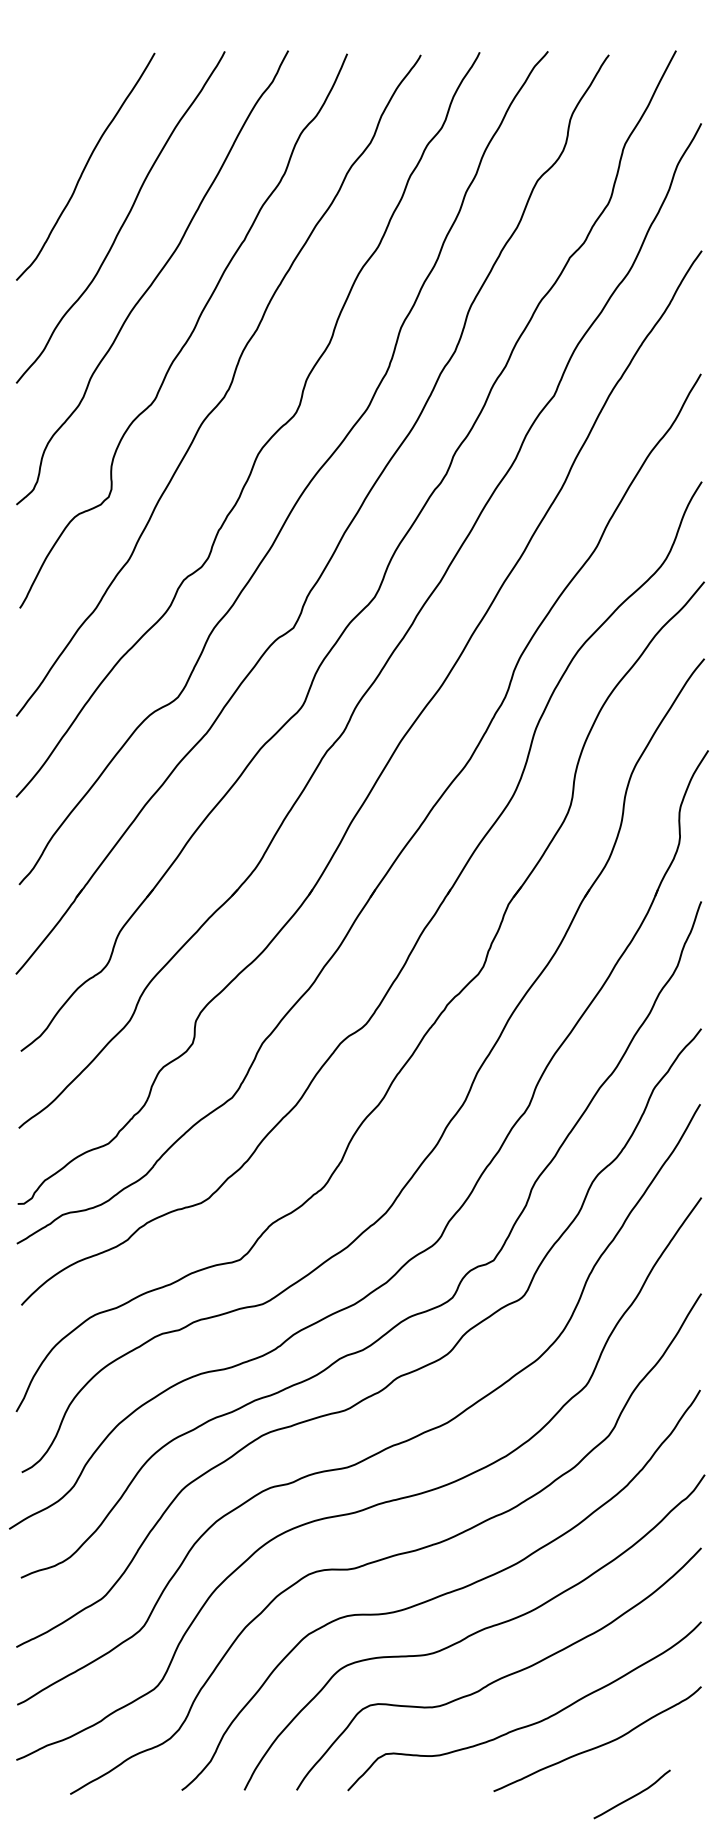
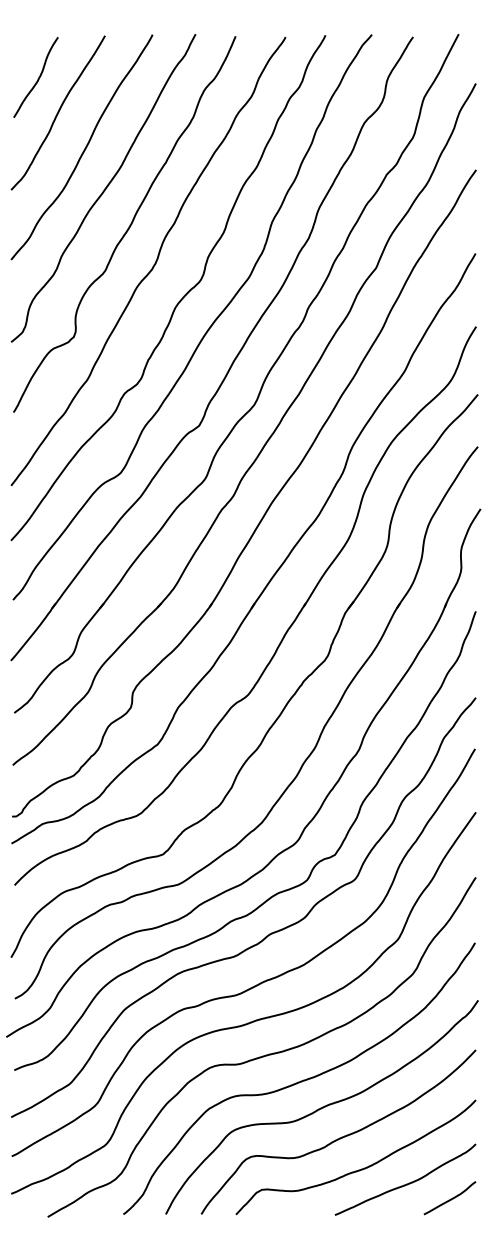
curve: (55, 117) -> (37, 79), added
curve: (632, 1794) -> (450, 1198), moved

